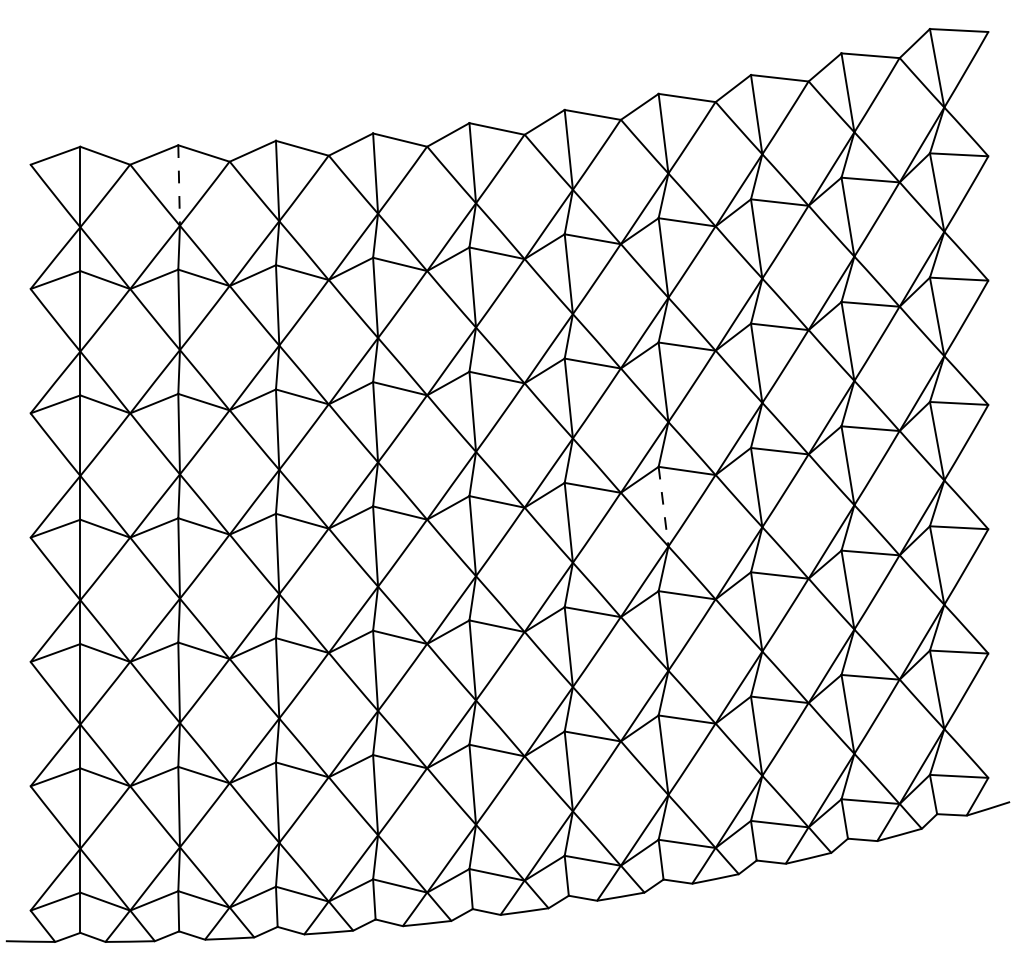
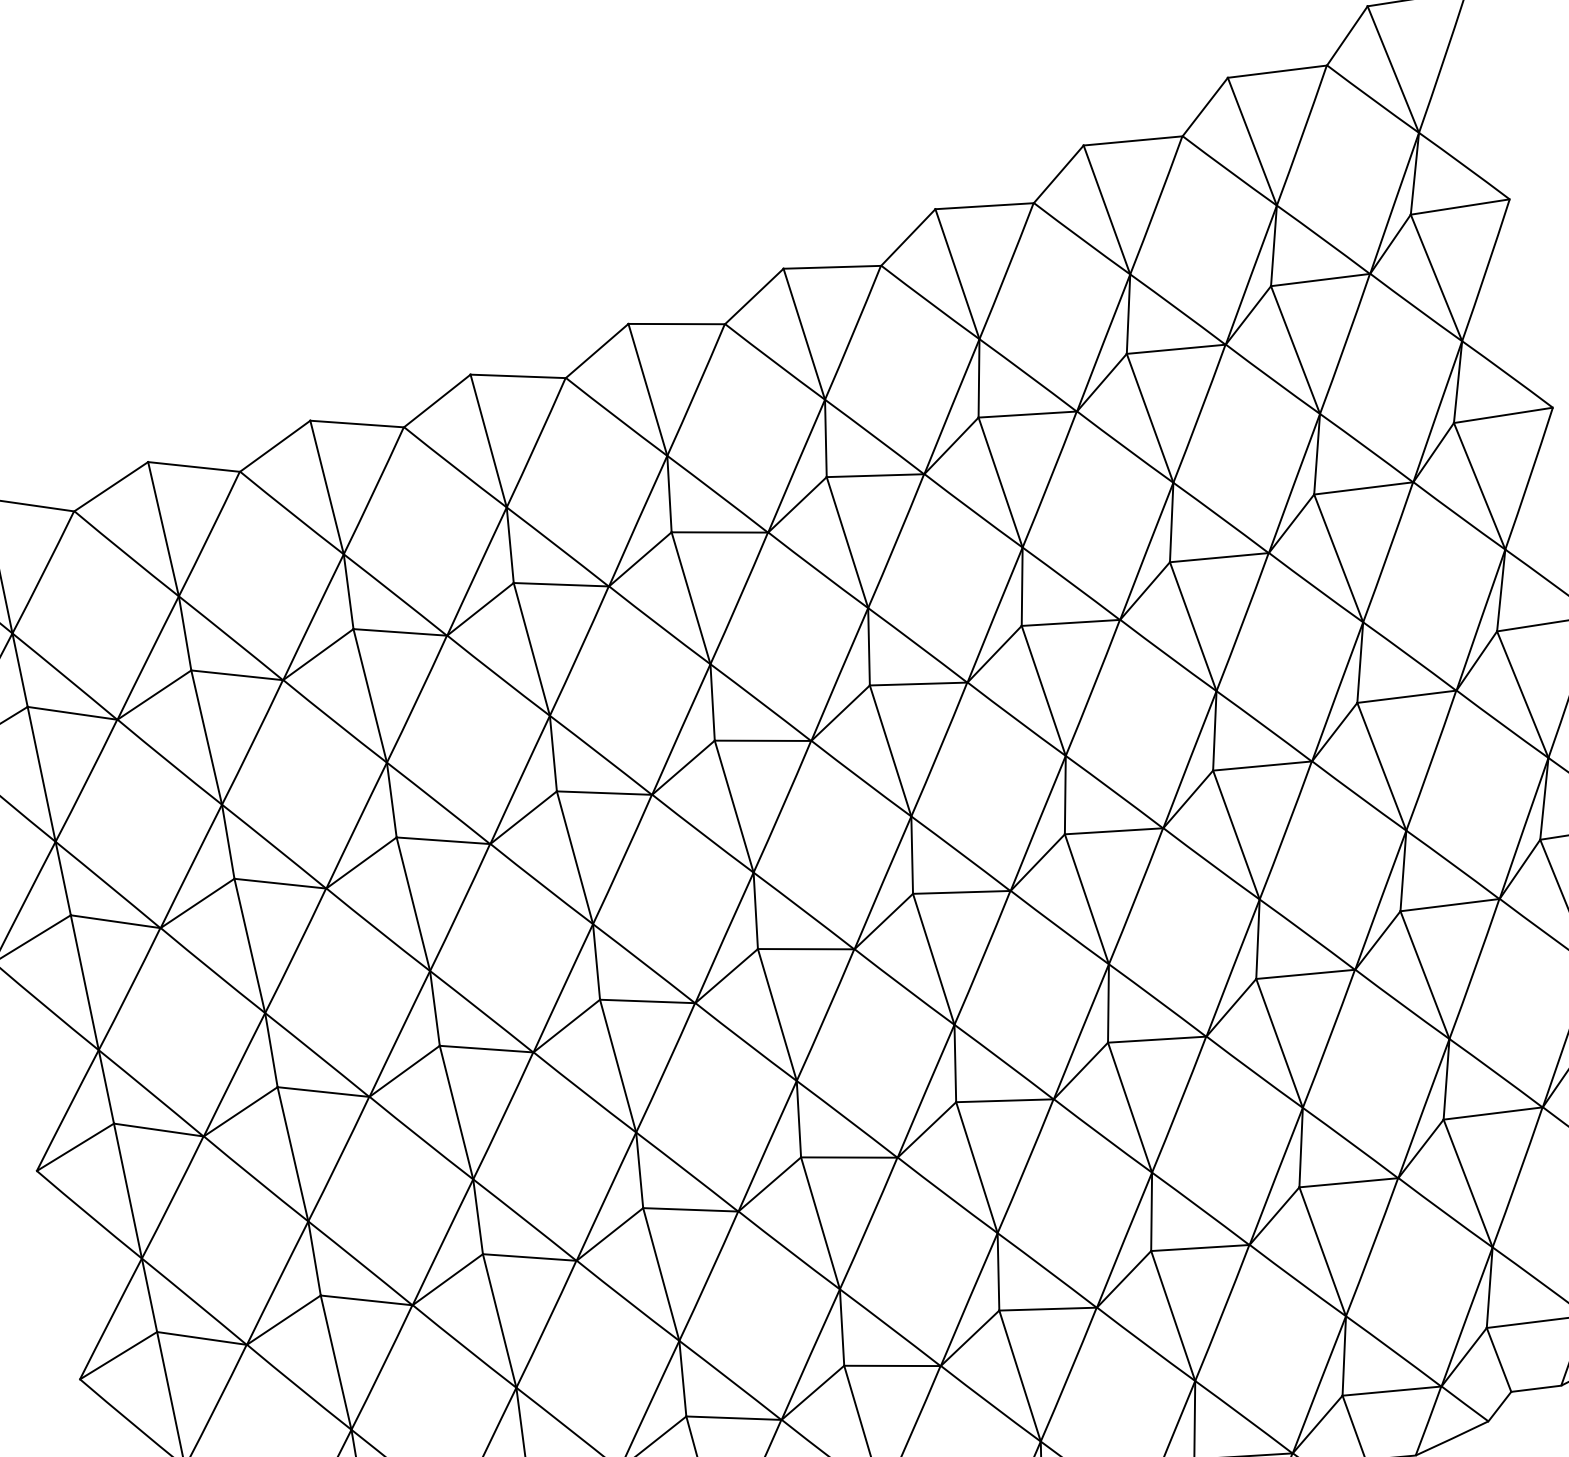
line: (179, 186) -> (164, 530), dashed -> solid
line: (663, 507) -> (1087, 900), dashed -> solid

